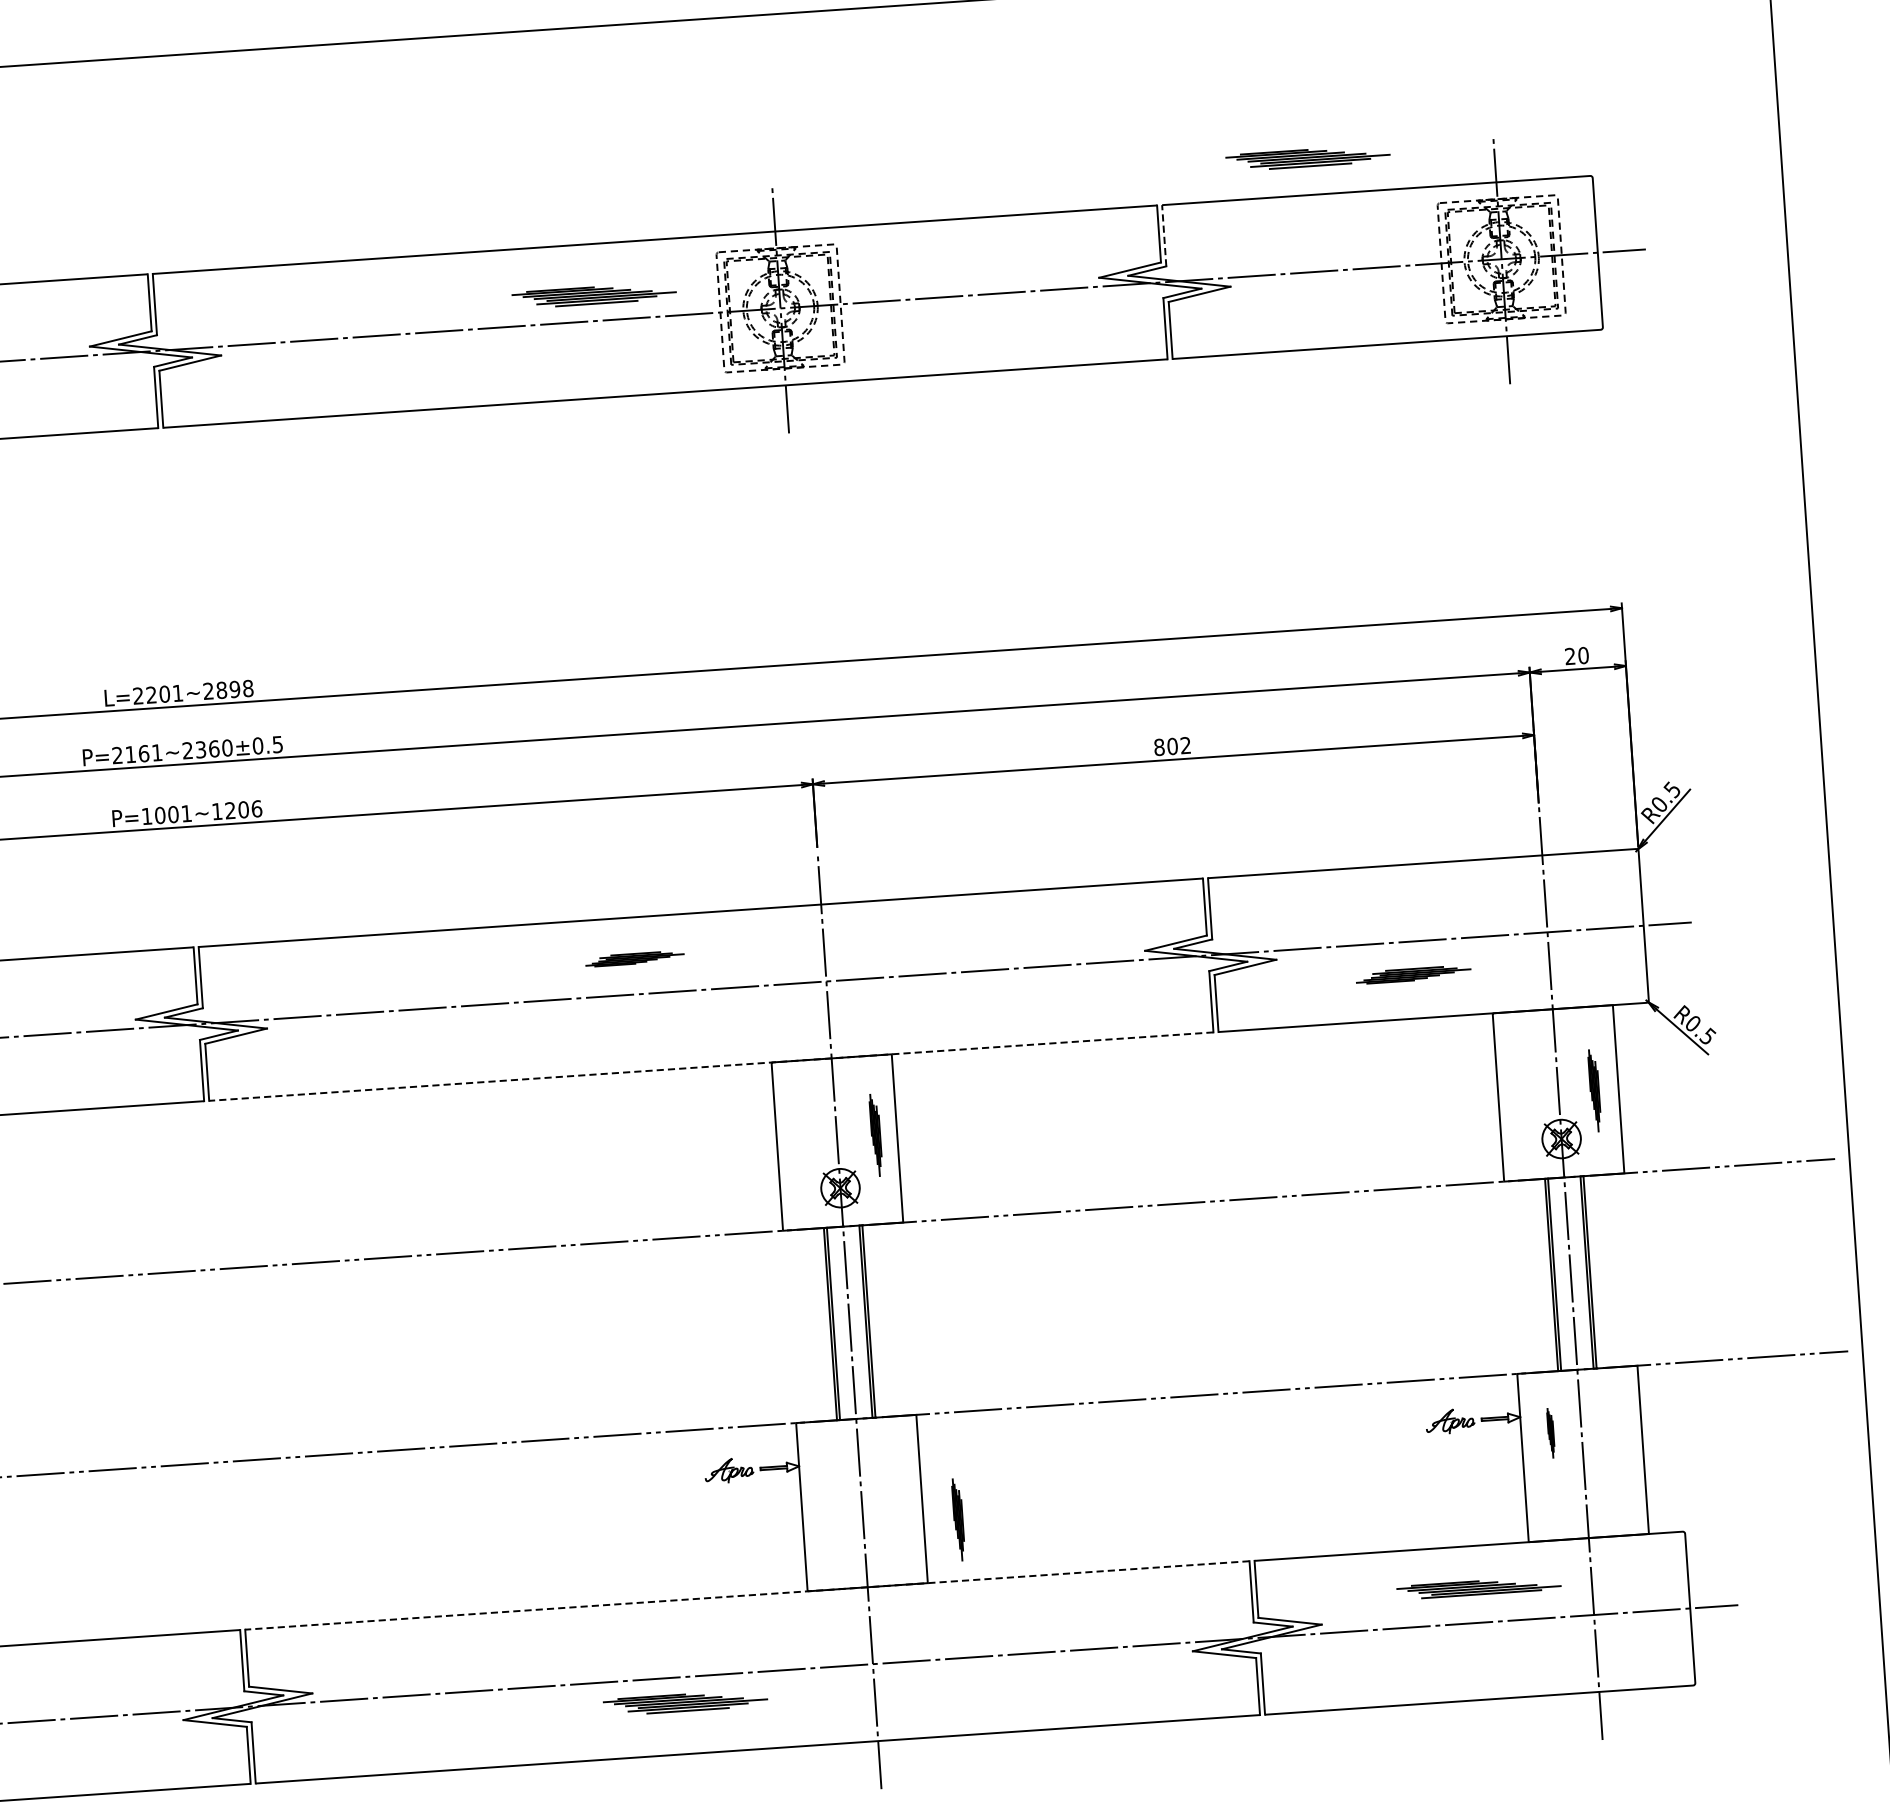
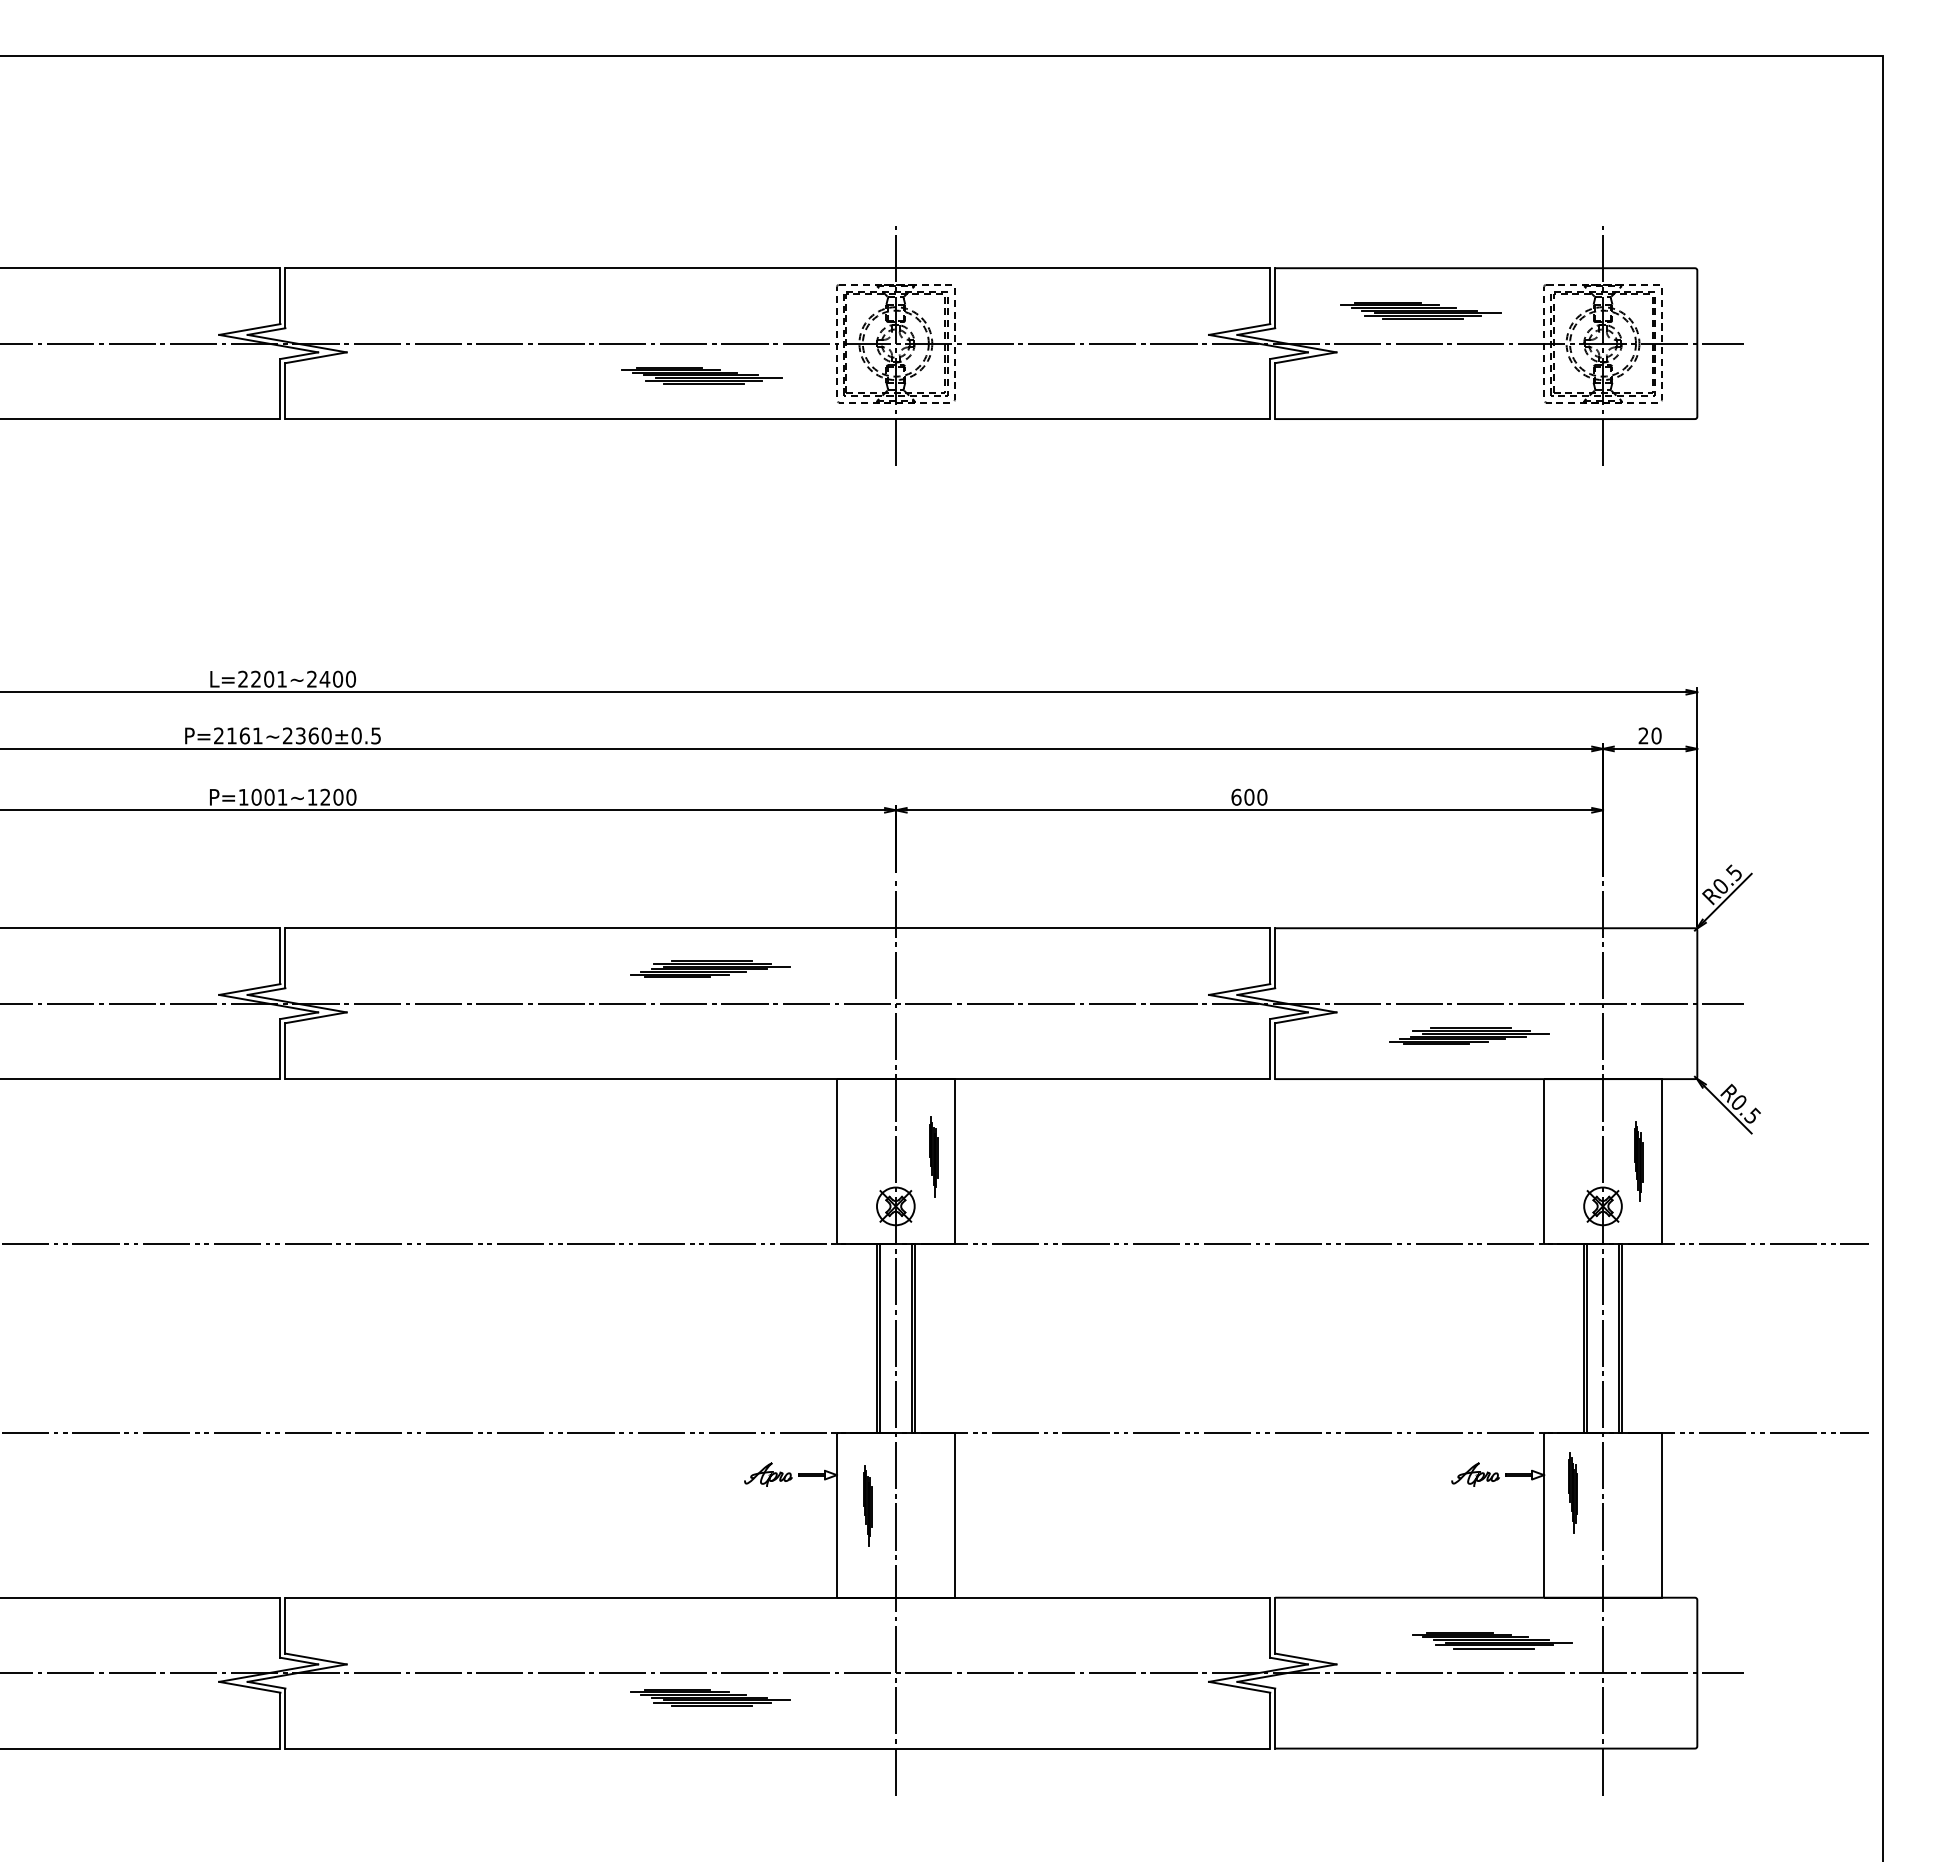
part: (1307, 157) -> (1420, 310), moved
line: (1164, 234) -> (1275, 297), dashed -> solid
part: (593, 295) -> (701, 375), moved
text: (234, 688) -> (337, 678), L=2201~2898 -> L=2201~2400
text: (1172, 745) -> (1249, 796), 802 -> 600
text: (256, 808) -> (351, 796), P=1001~1206 -> P=1001~1200
part: (634, 958) -> (710, 968), size x1.67
part: (1413, 974) -> (1469, 1035), size x1.43
line: (711, 1067) -> (777, 1079), dashed -> solid
part: (1550, 1432) -> (1572, 1492), size x1.67
part: (958, 1519) -> (867, 1505), moved
line: (747, 1595) -> (777, 1597), dashed -> solid
line: (1481, 1597) -> (1494, 1648), added

